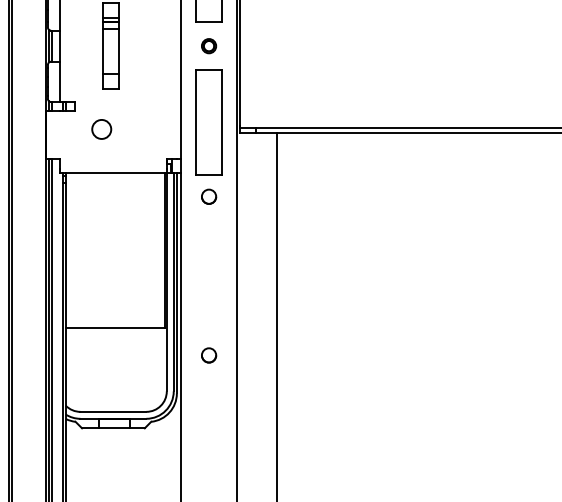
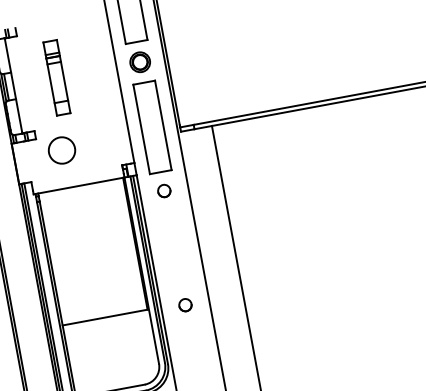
part: (209, 46) -> (140, 62), size x1.6
circle: (101, 128) -> (61, 149), size x1.6
circle: (209, 355) -> (185, 305), moved

